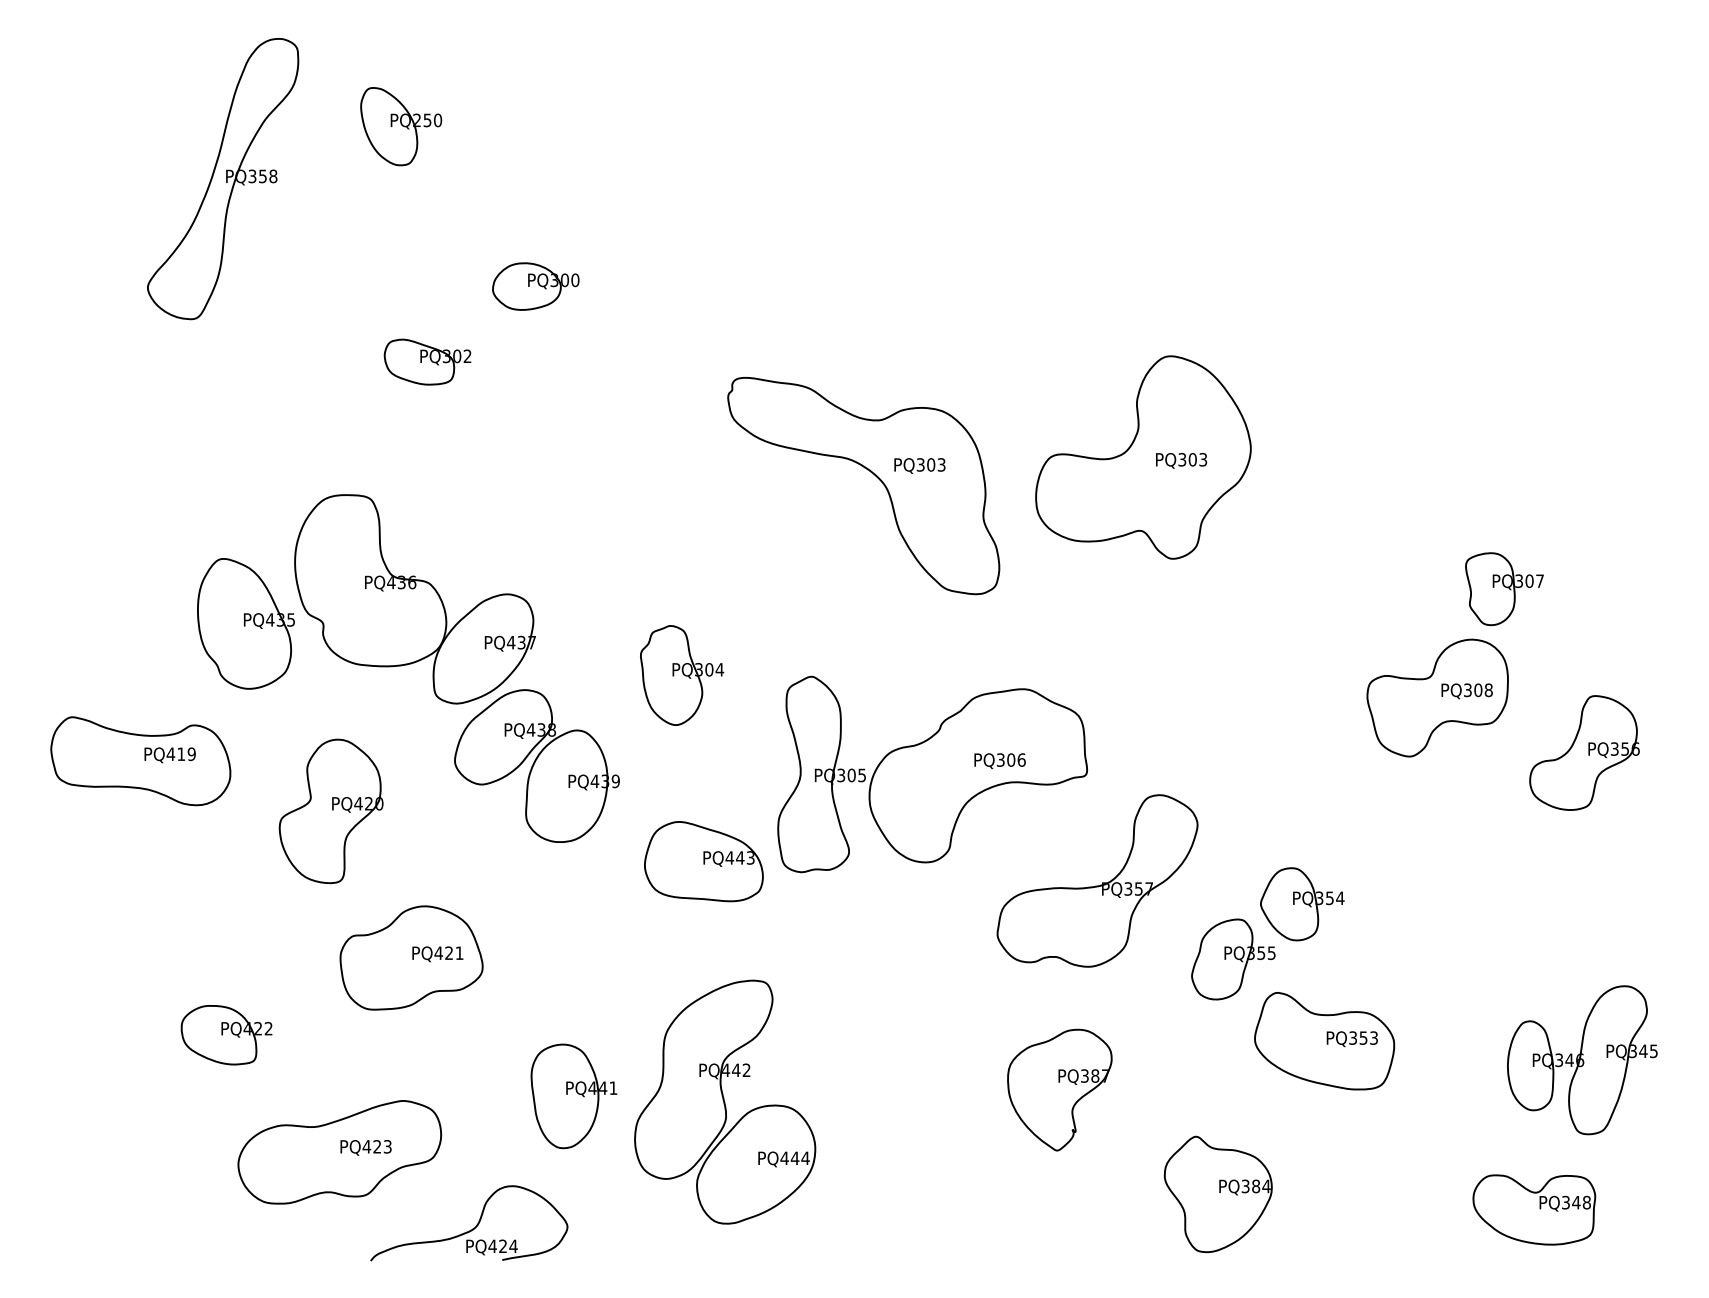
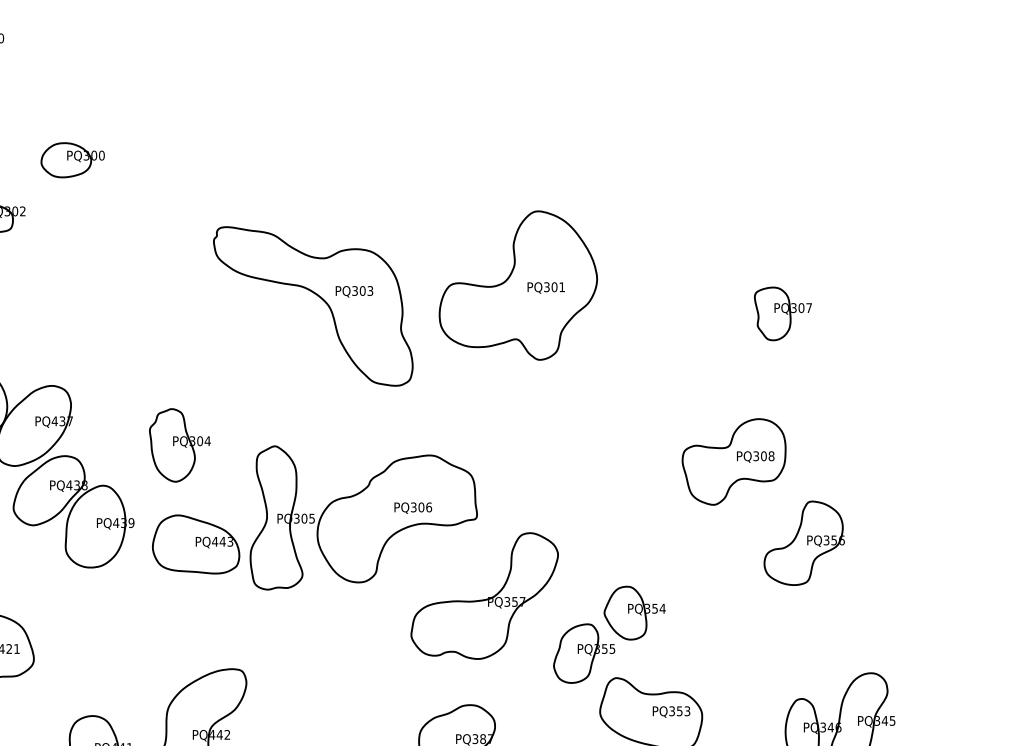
text: (1203, 459) -> (562, 287), PQ303 -> PQ301
part: (1504, 589) -> (783, 314), moved
part: (1584, 752) -> (804, 542), moved
part: (703, 861) -> (195, 544), moved

